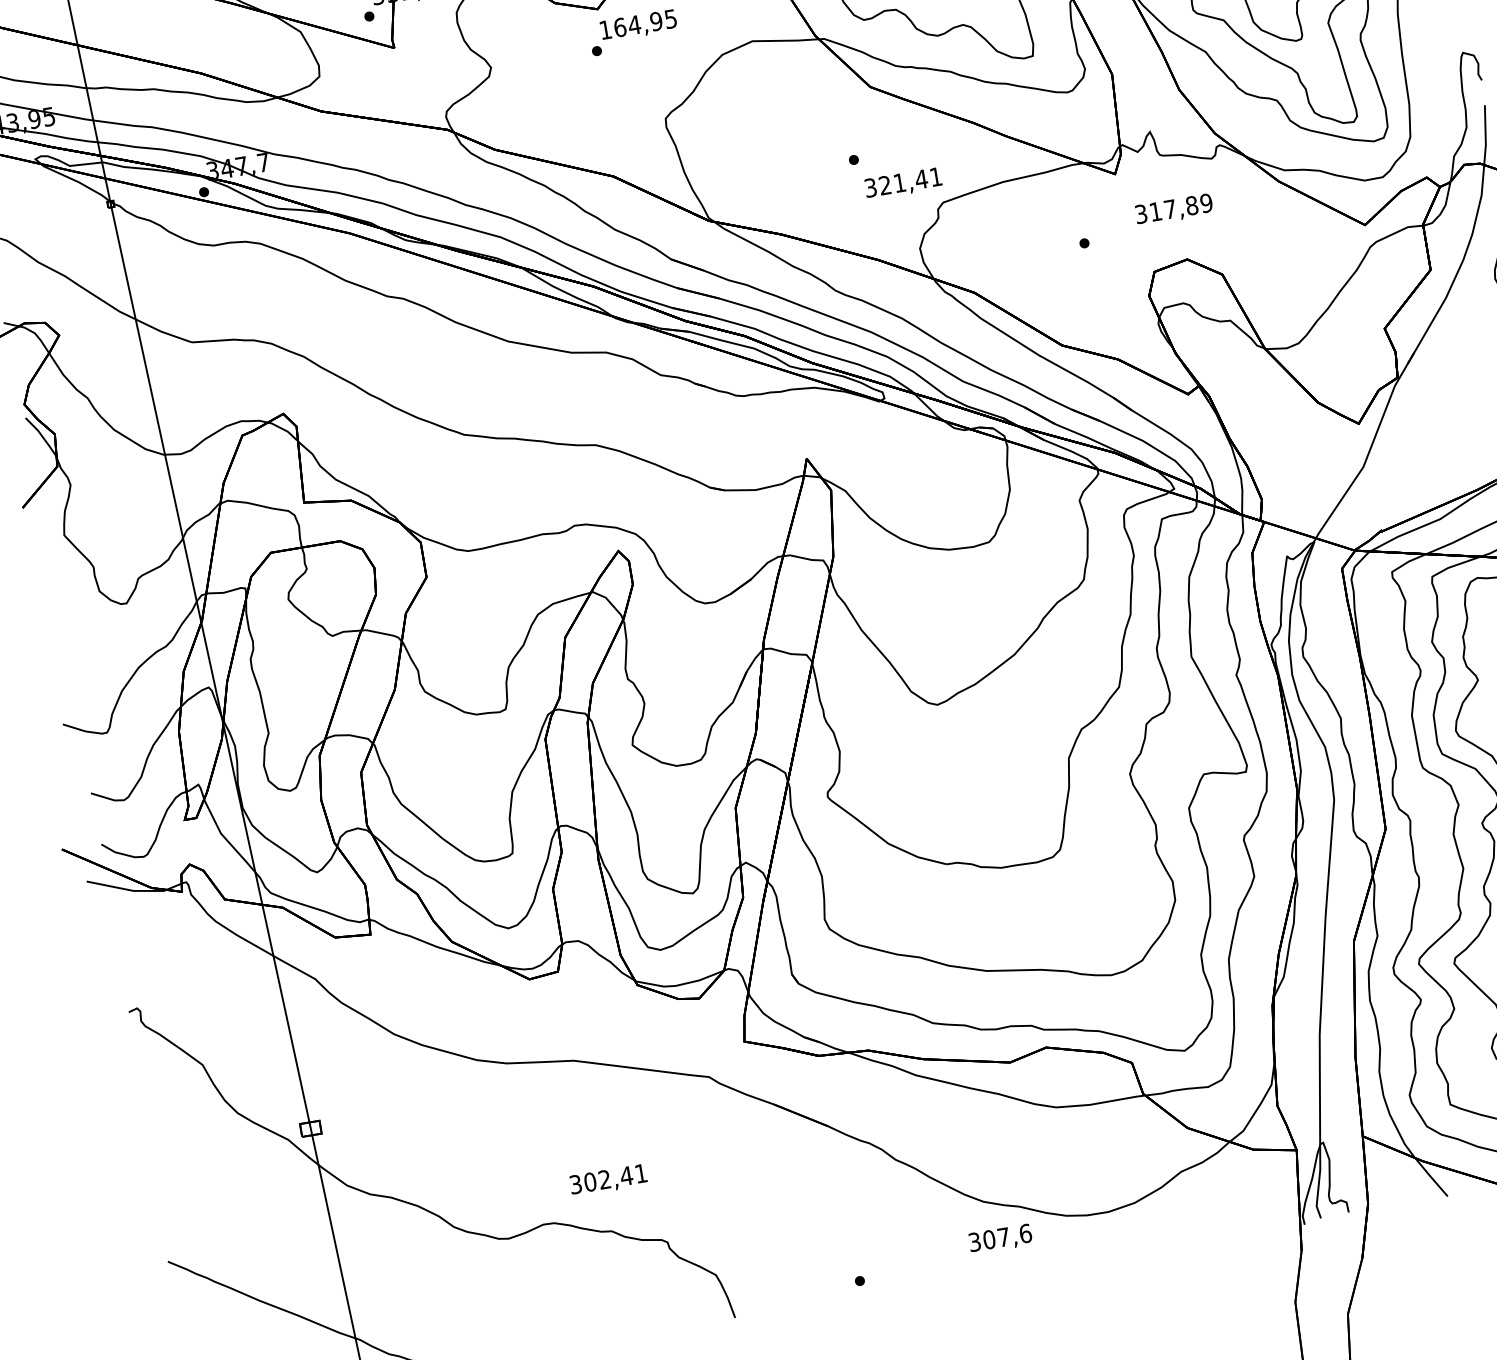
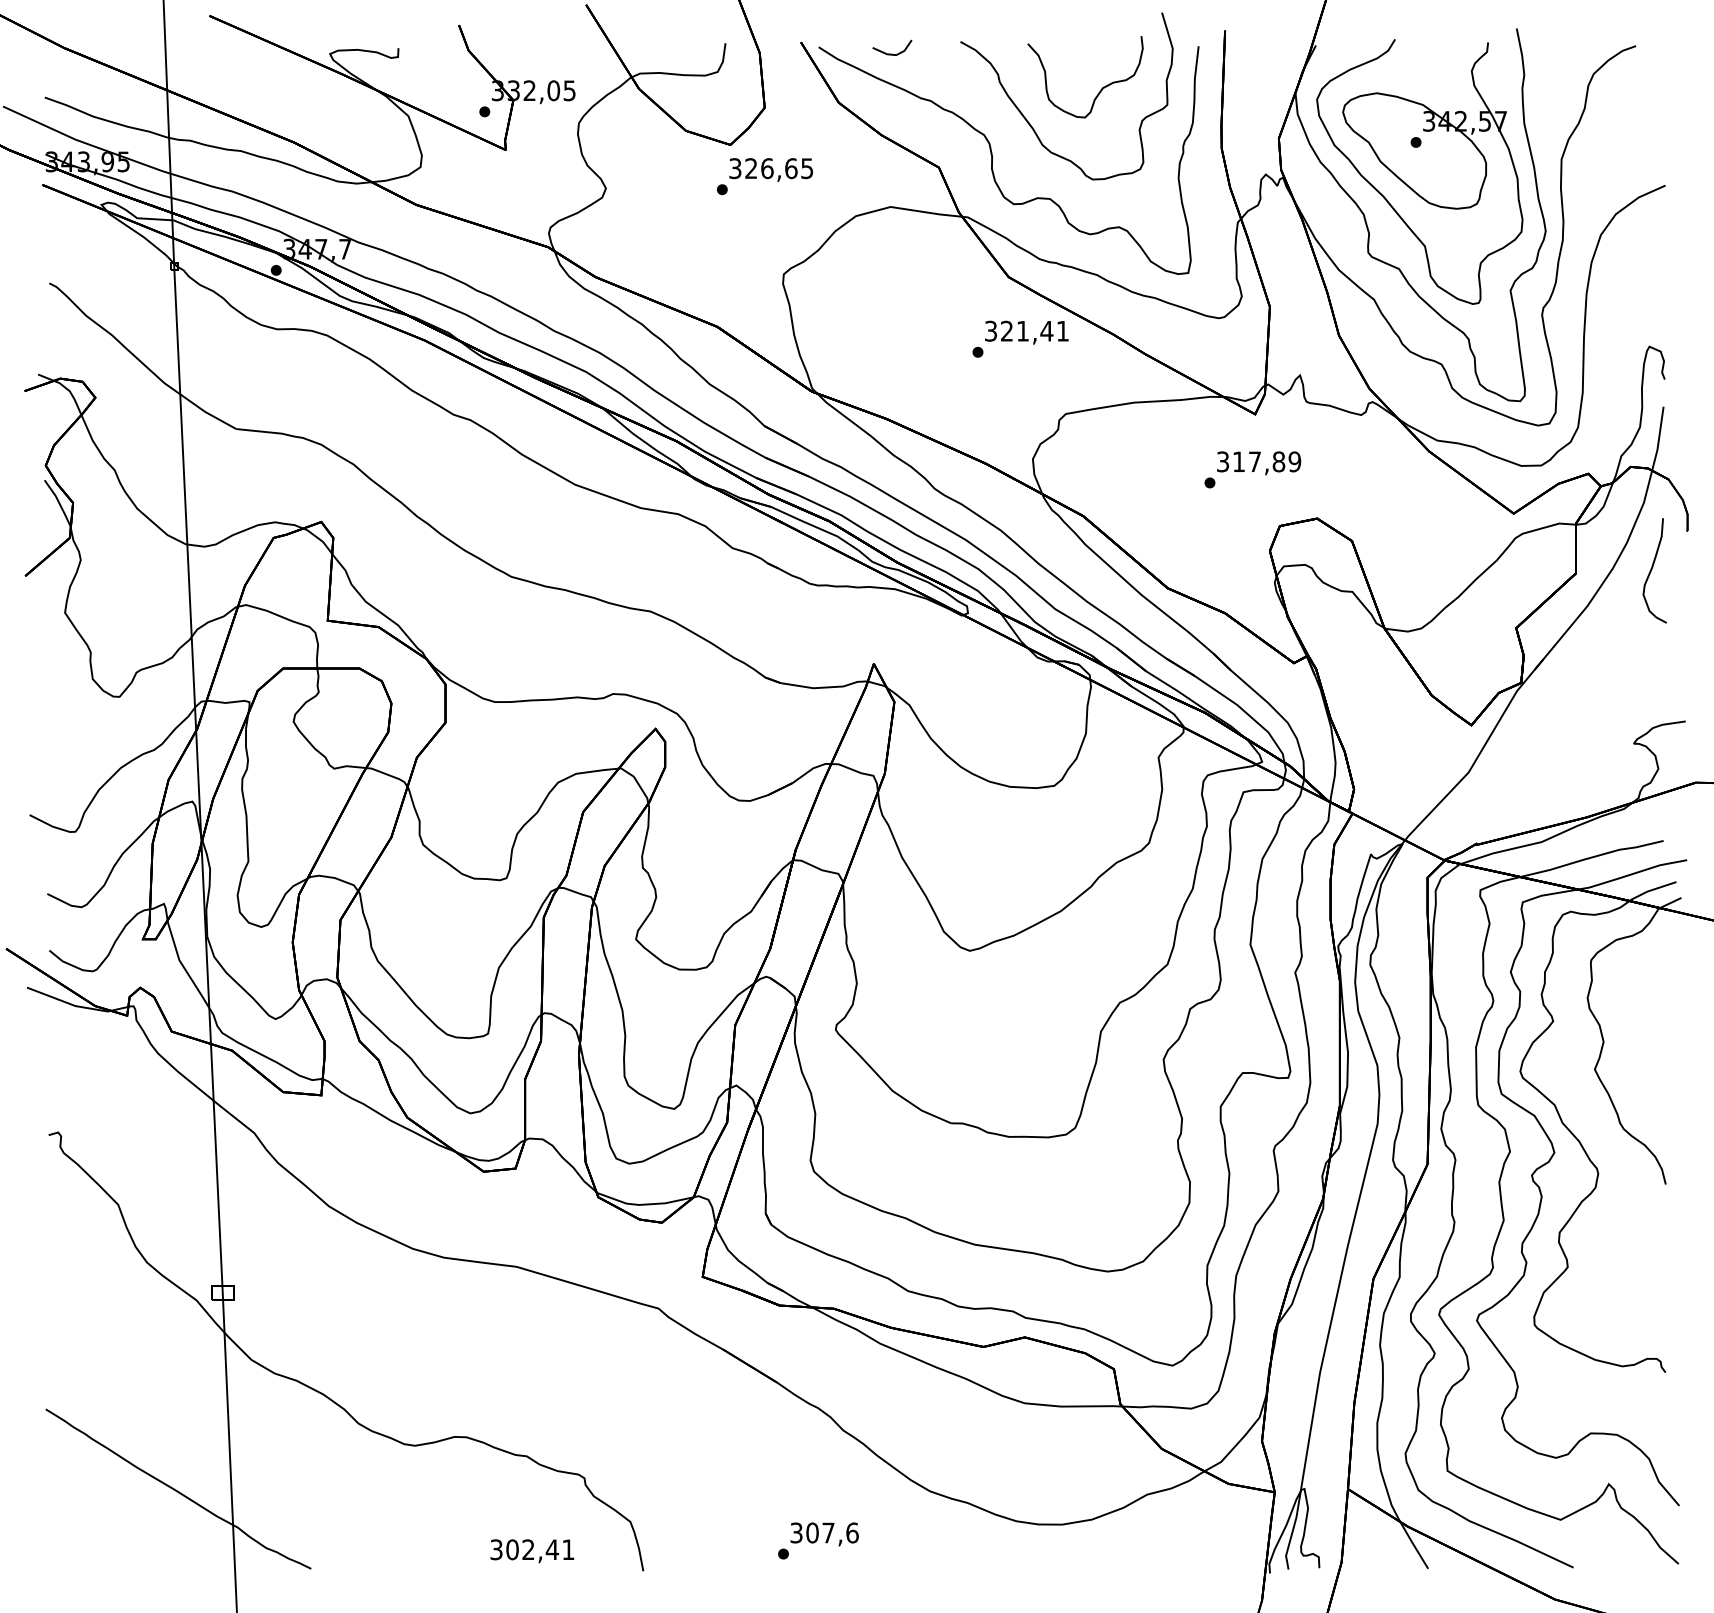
text: (631, 25) -> (763, 168), 164,95 -> 326,65
text: (903, 183) -> (1026, 332), moved
text: (1174, 210) -> (1259, 463), moved
text: (608, 1180) -> (532, 1551), moved
text: (1000, 1239) -> (824, 1534), moved

